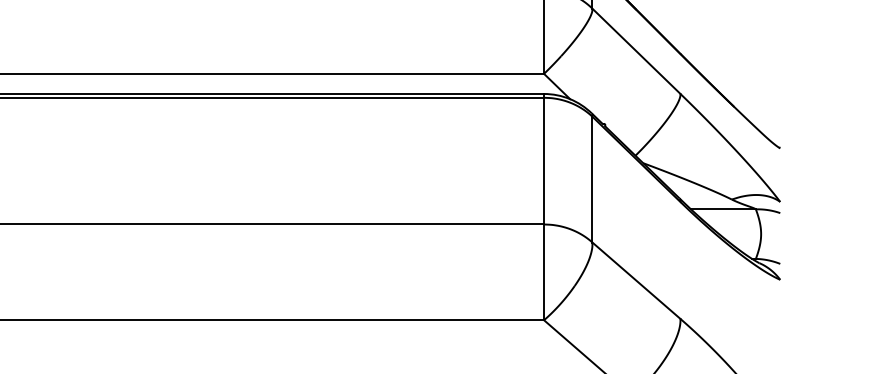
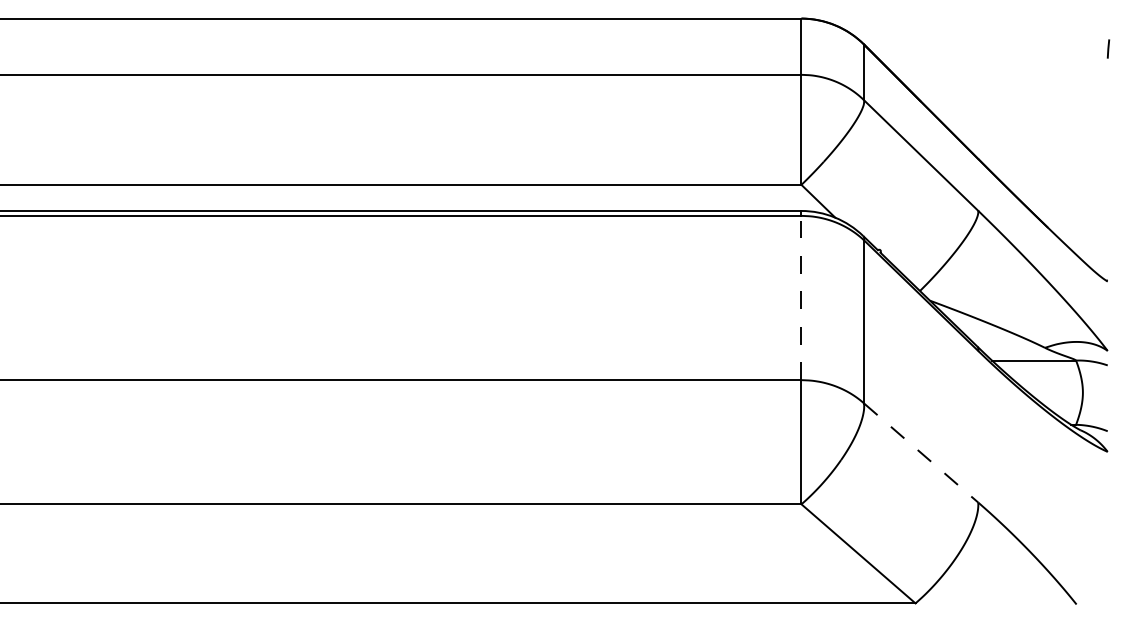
line: (544, 160) -> (801, 297), solid -> dashed
line: (636, 281) -> (921, 453), solid -> dashed

